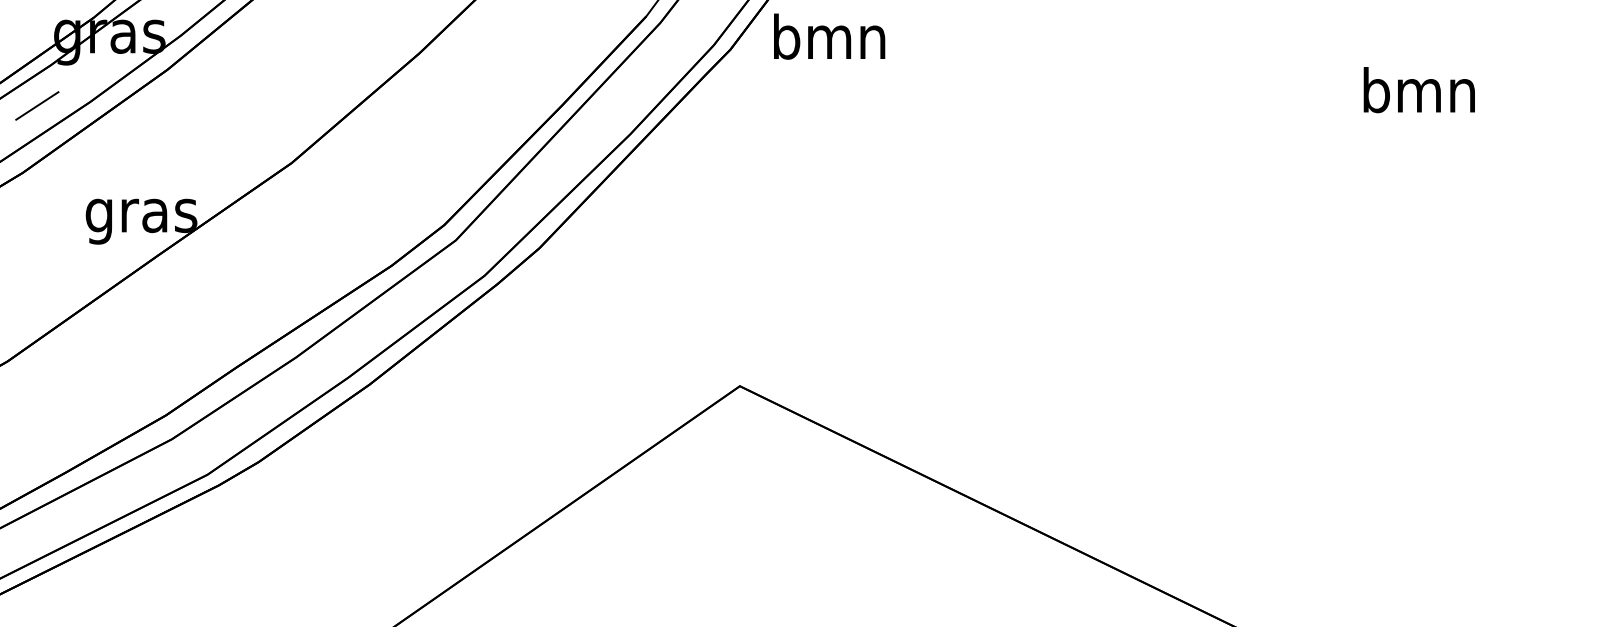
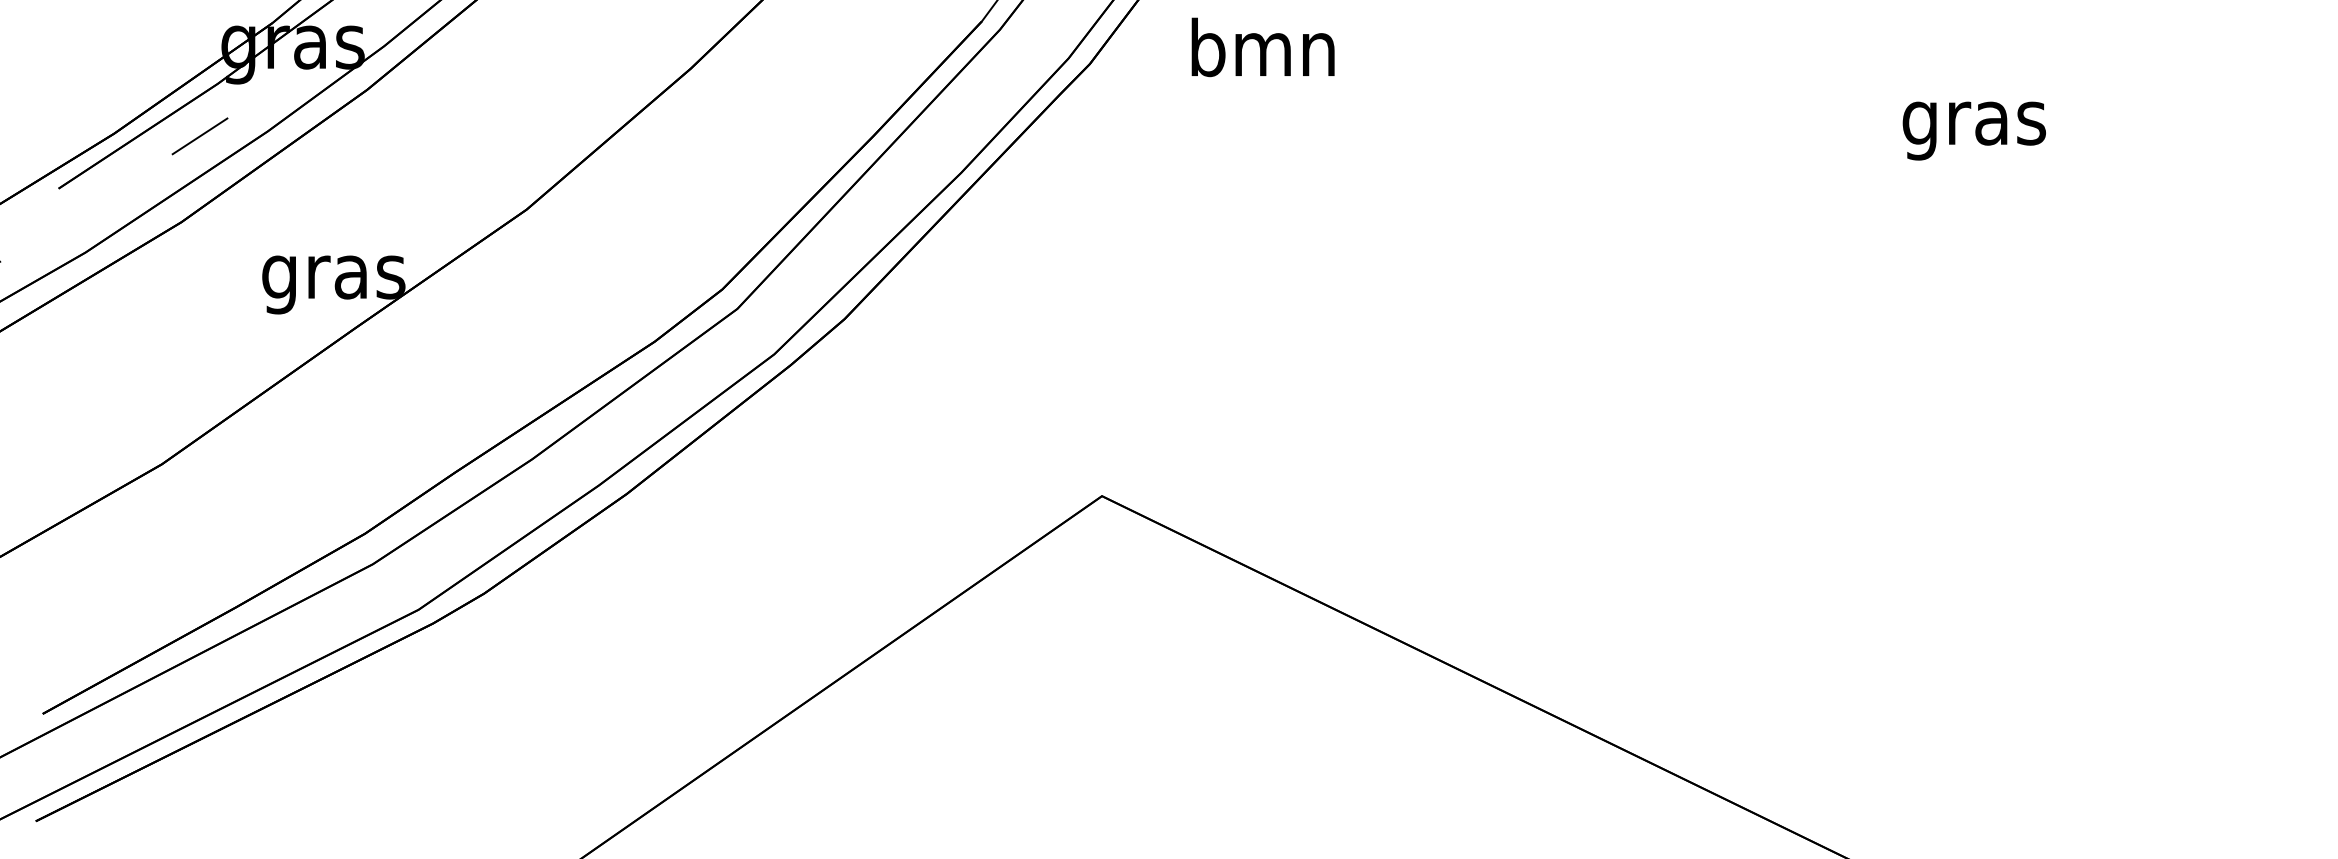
text: (829, 36) -> (1262, 47), moved
text: (1418, 95) -> (1973, 123), bmn -> gras

